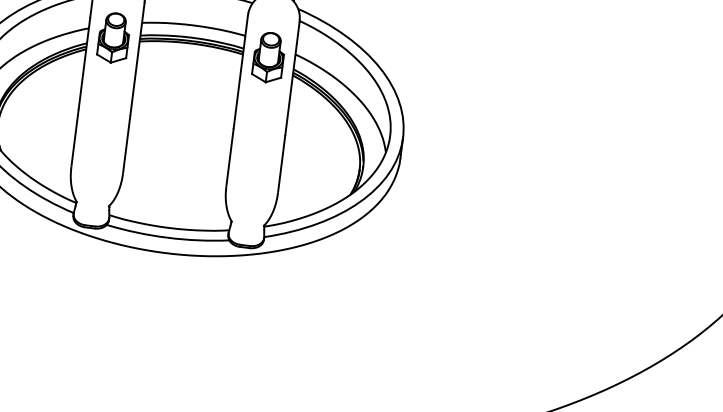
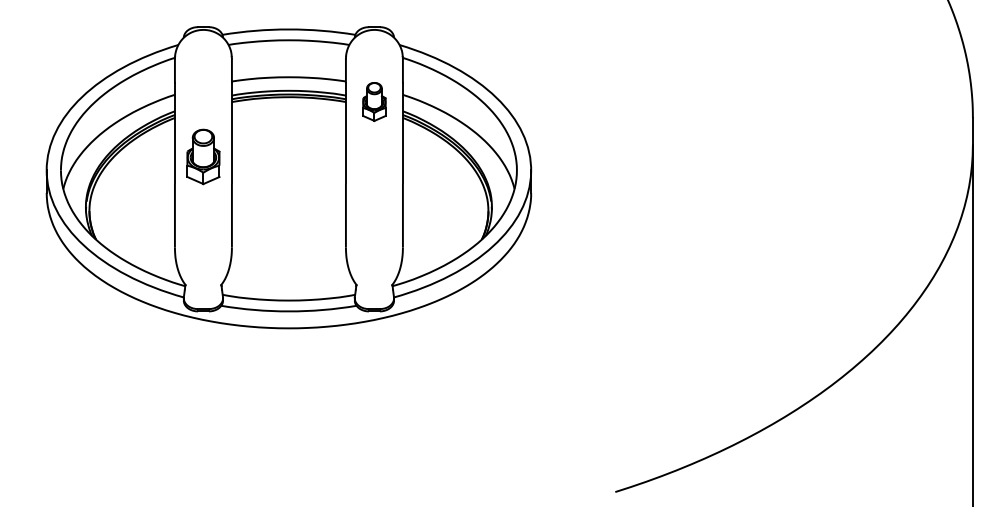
part: (114, 37) -> (203, 156), moved
part: (268, 57) -> (374, 101), size x0.7

